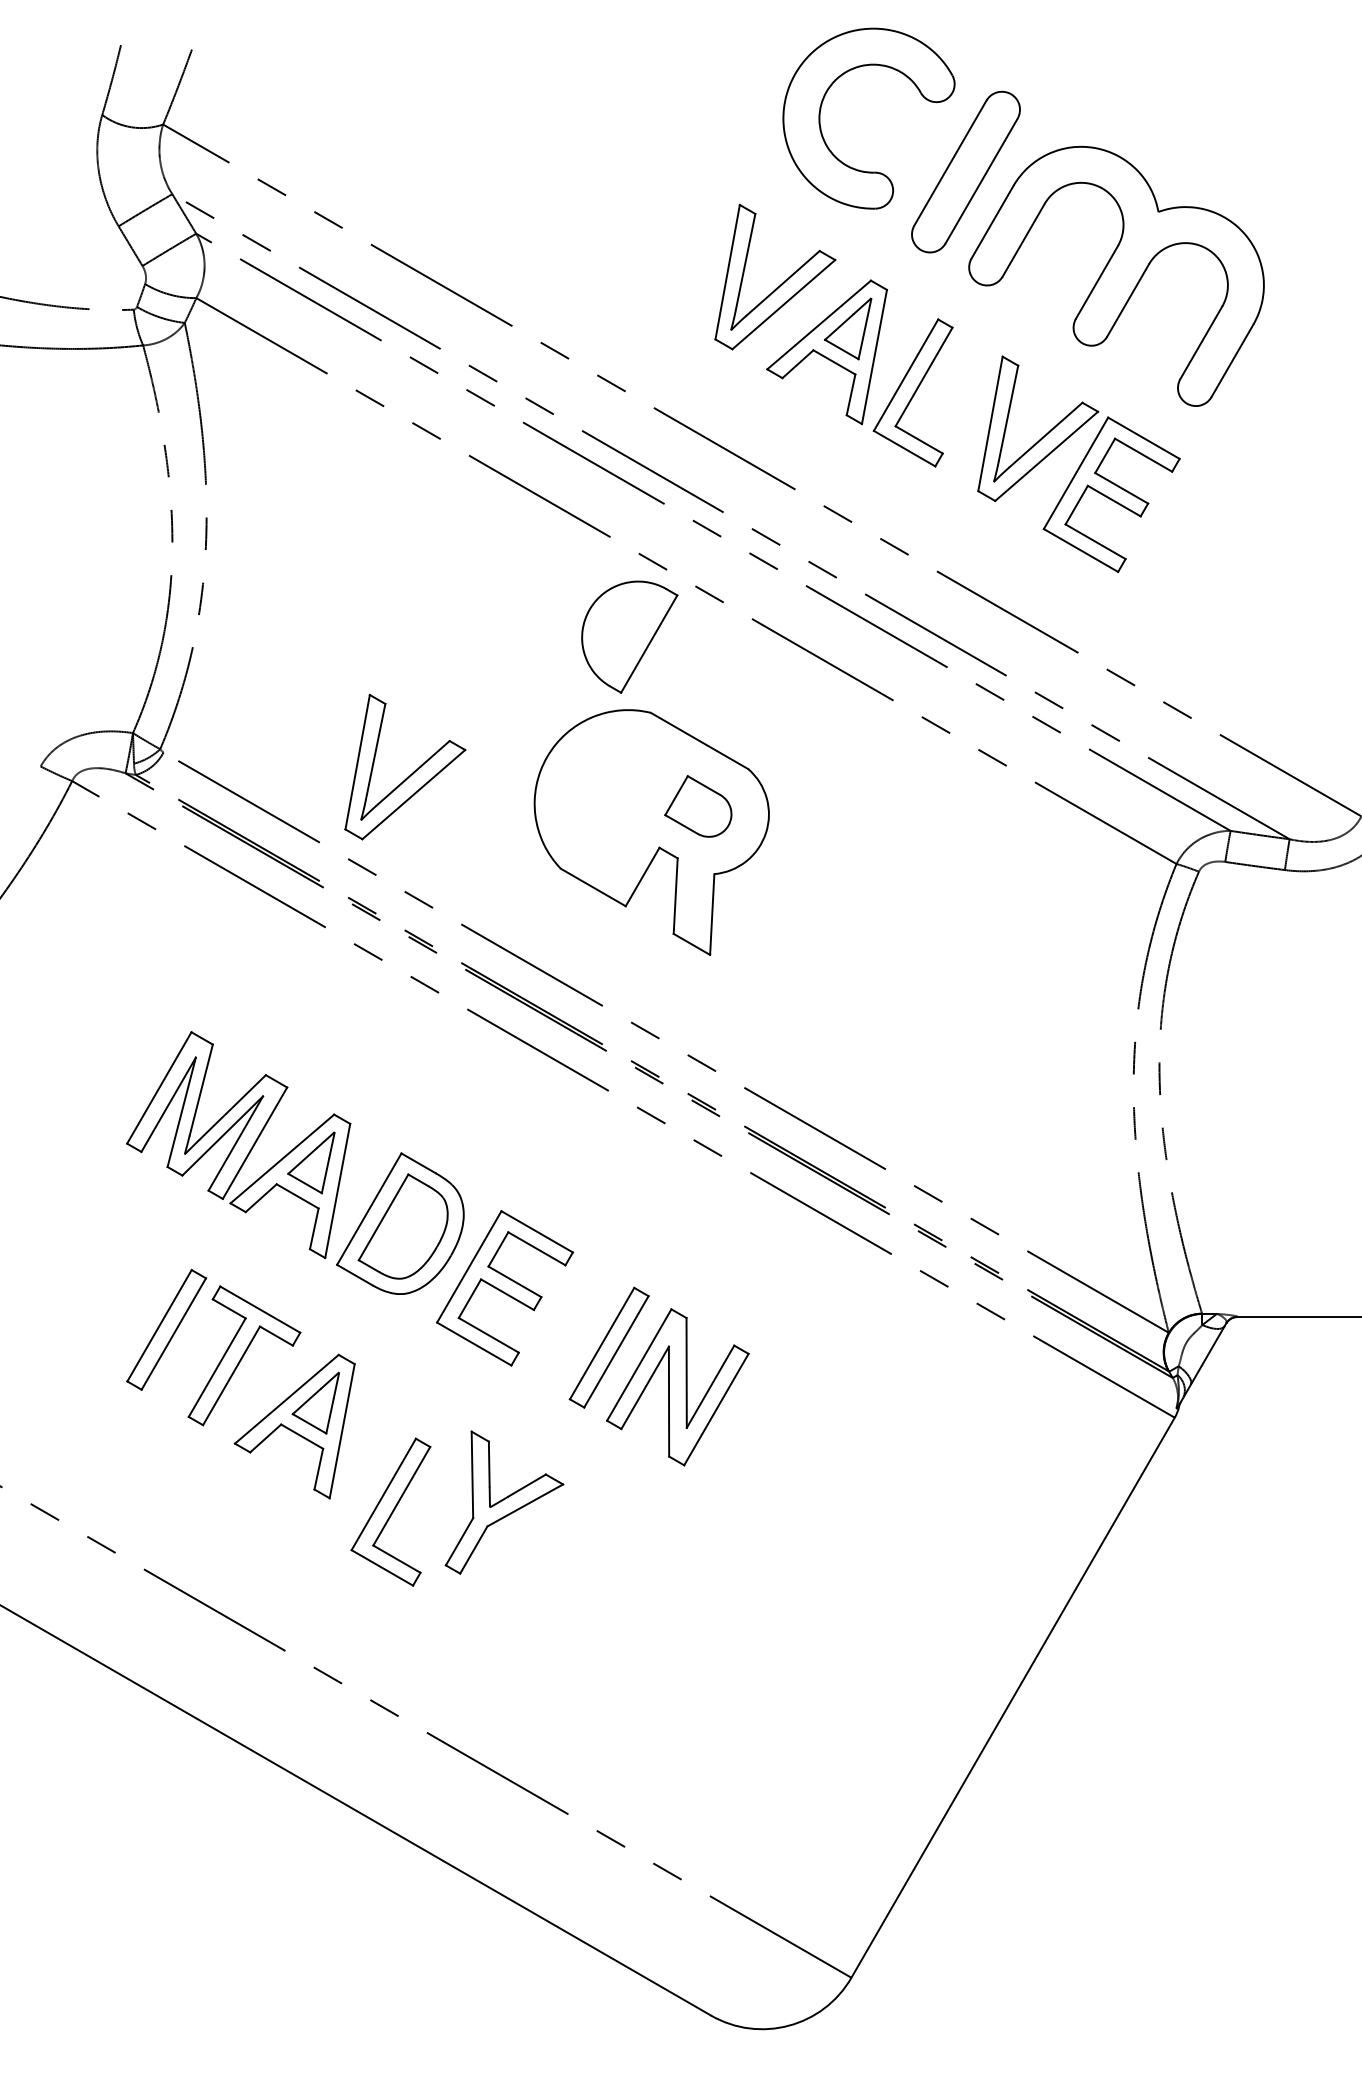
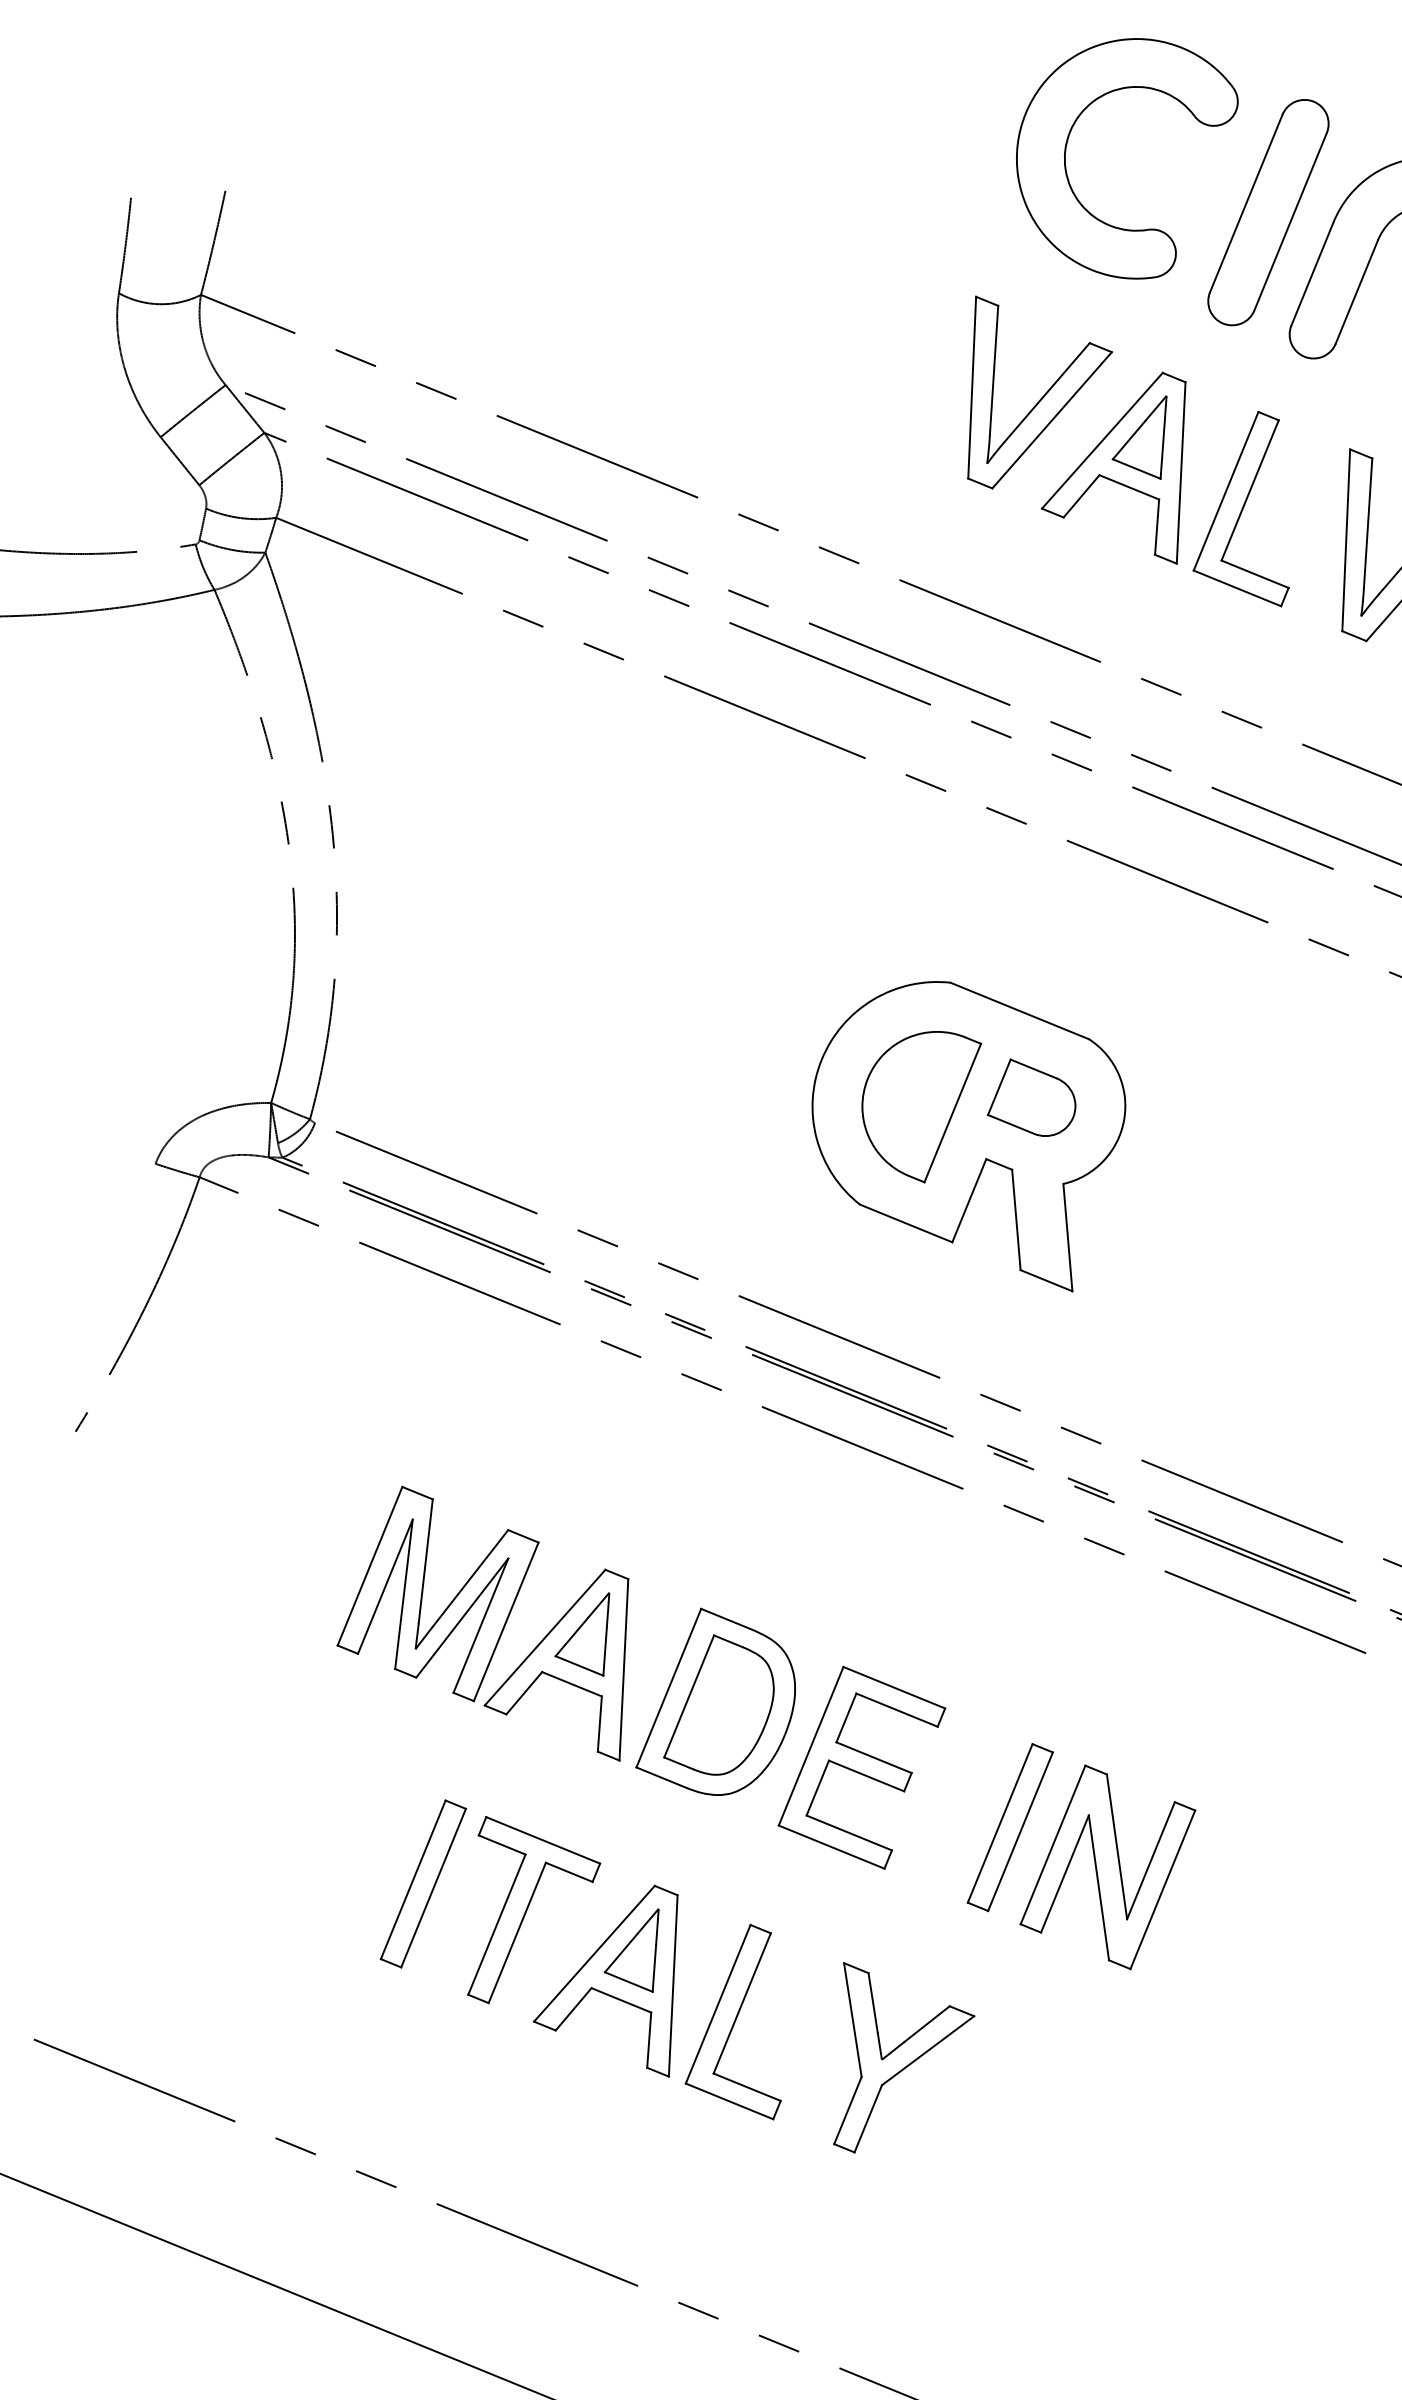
part: (629, 636) -> (925, 1106), moved
part: (412, 772) -> (646, 1104), removed
part: (390, 1511) -> (730, 2025), moved

